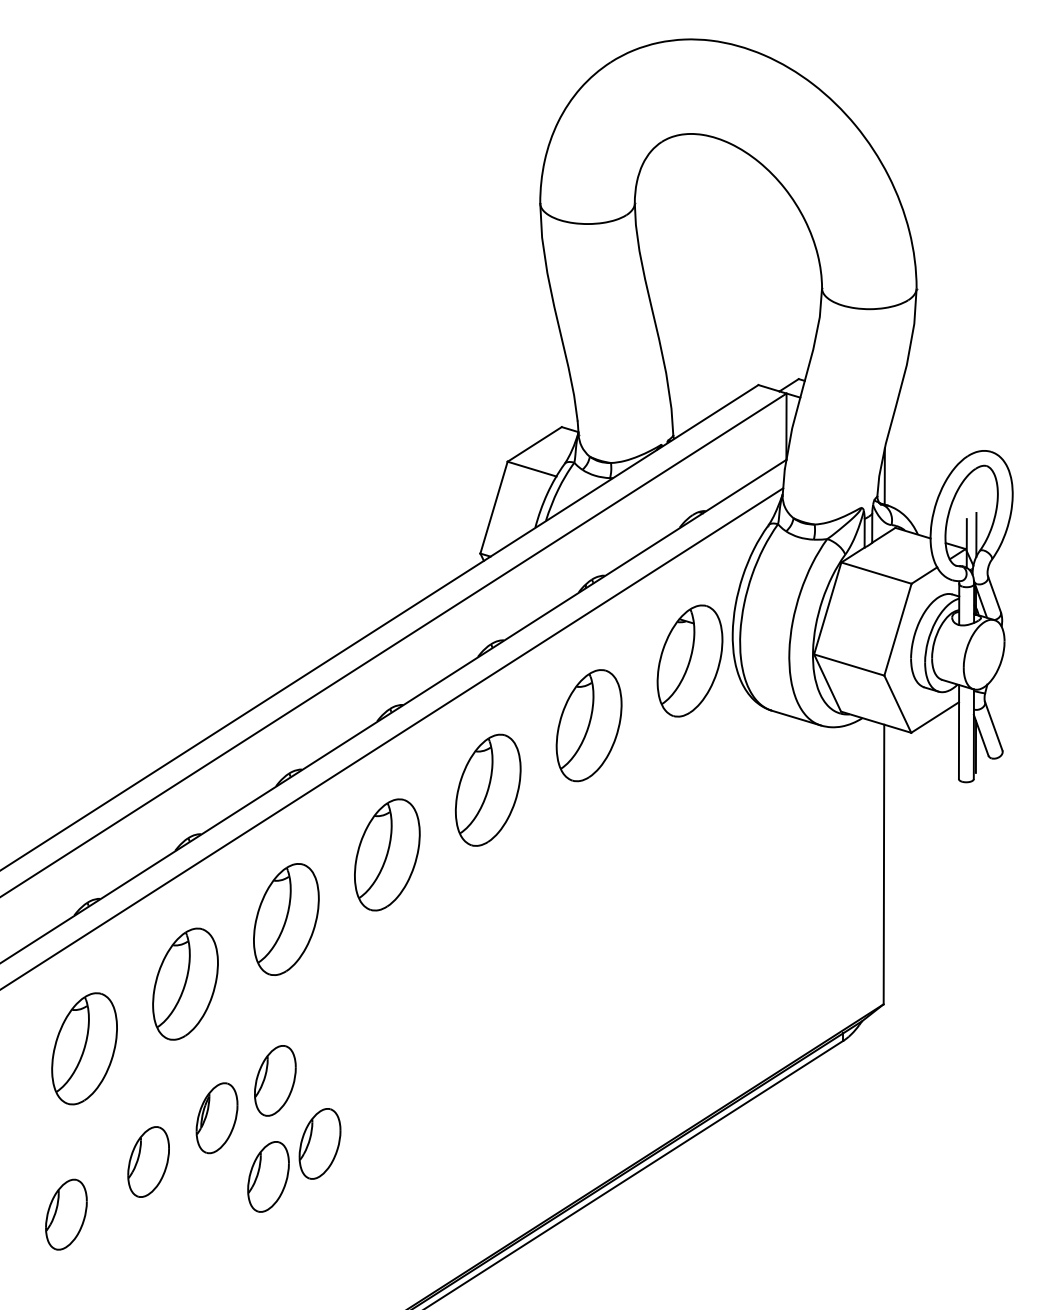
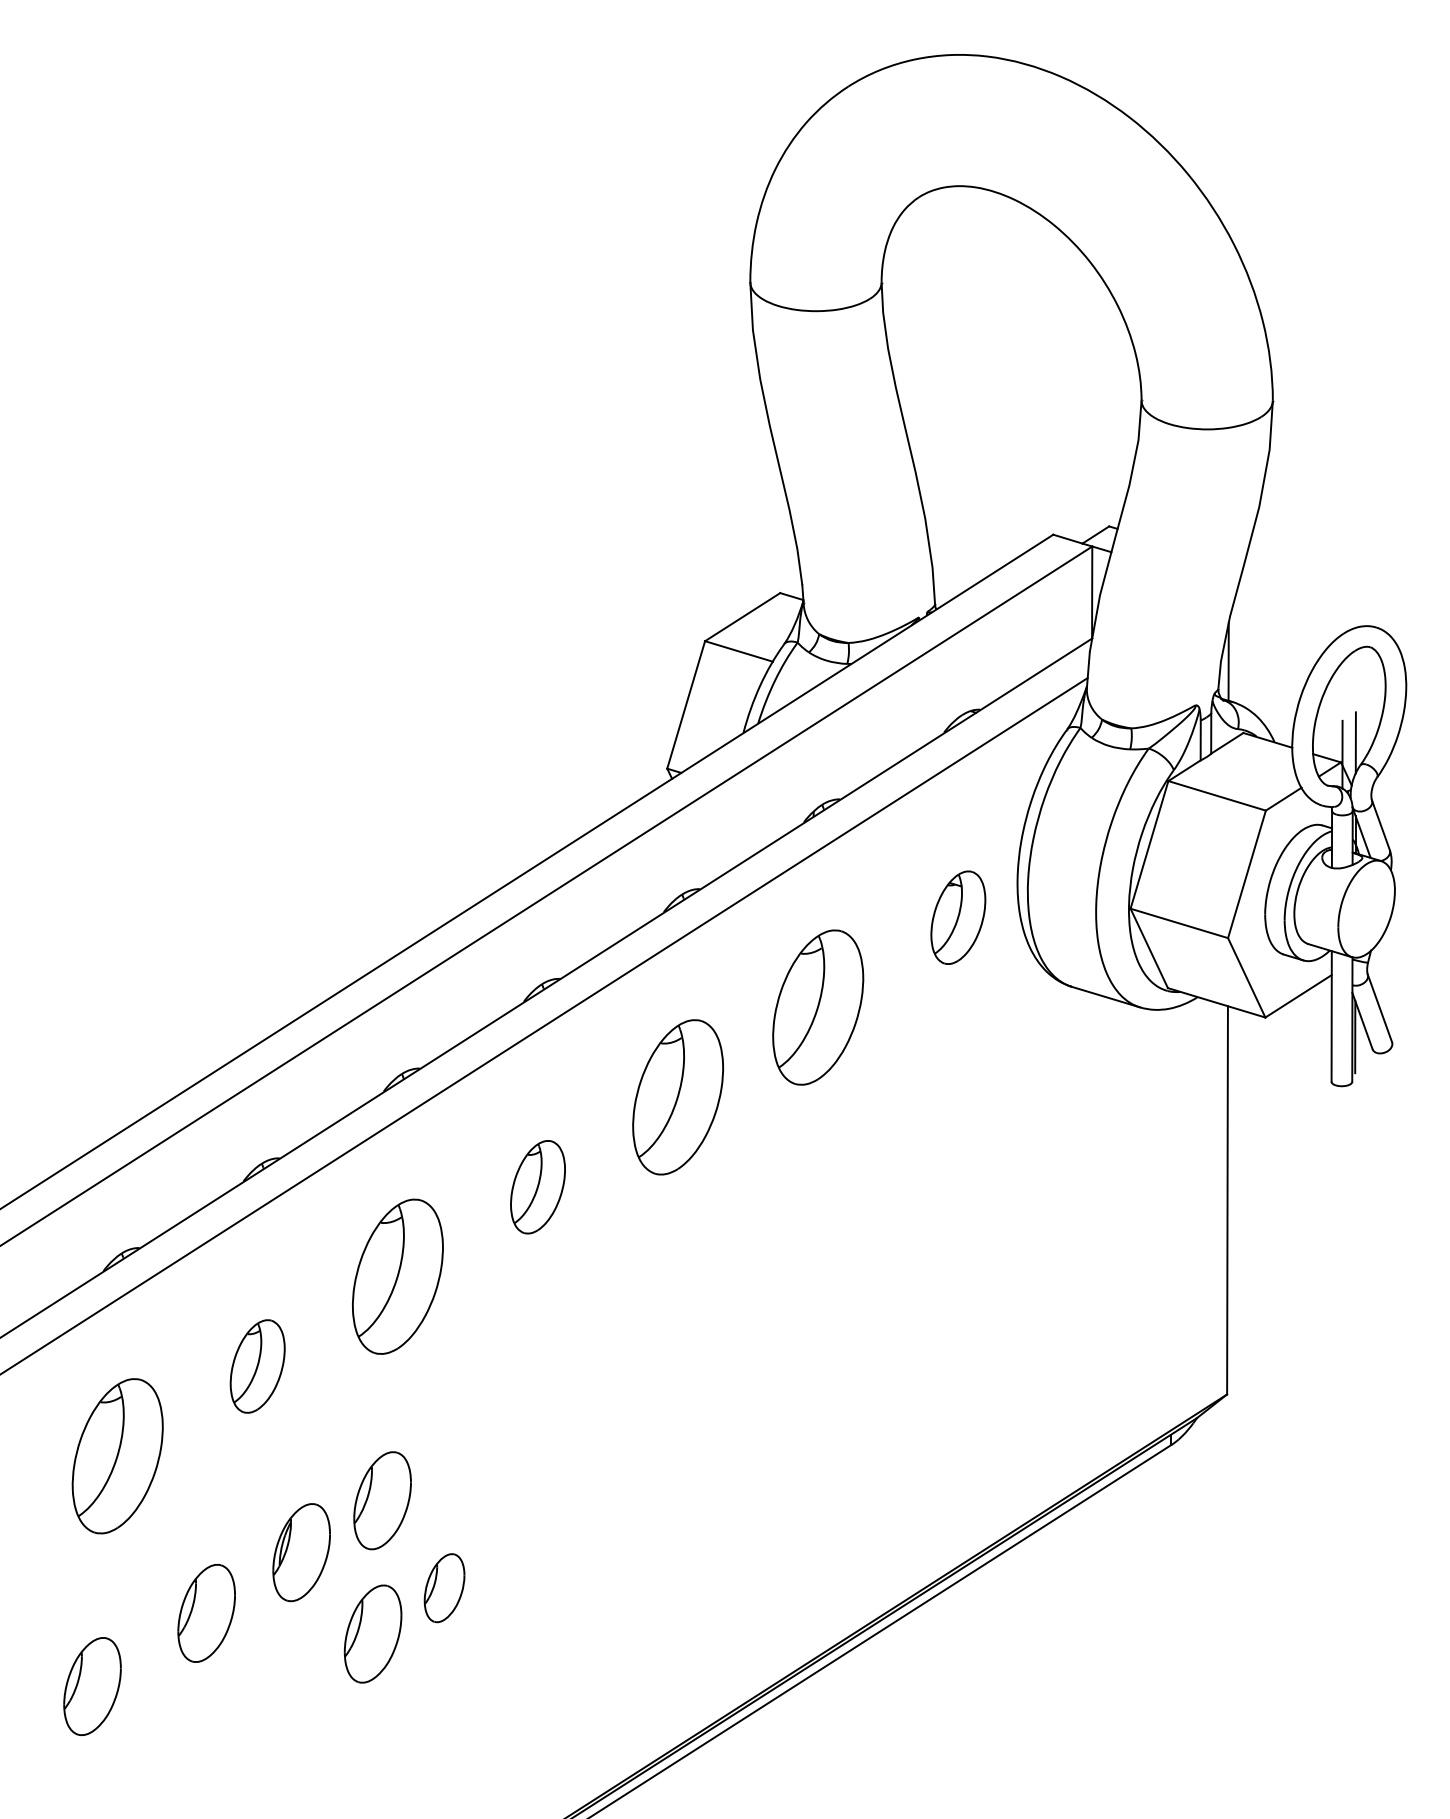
part: (690, 660) -> (958, 917), size x0.6
part: (386, 855) -> (537, 1187), size x0.6
part: (185, 984) -> (257, 1366), size x0.6
part: (319, 1143) -> (444, 1587), size x0.7

